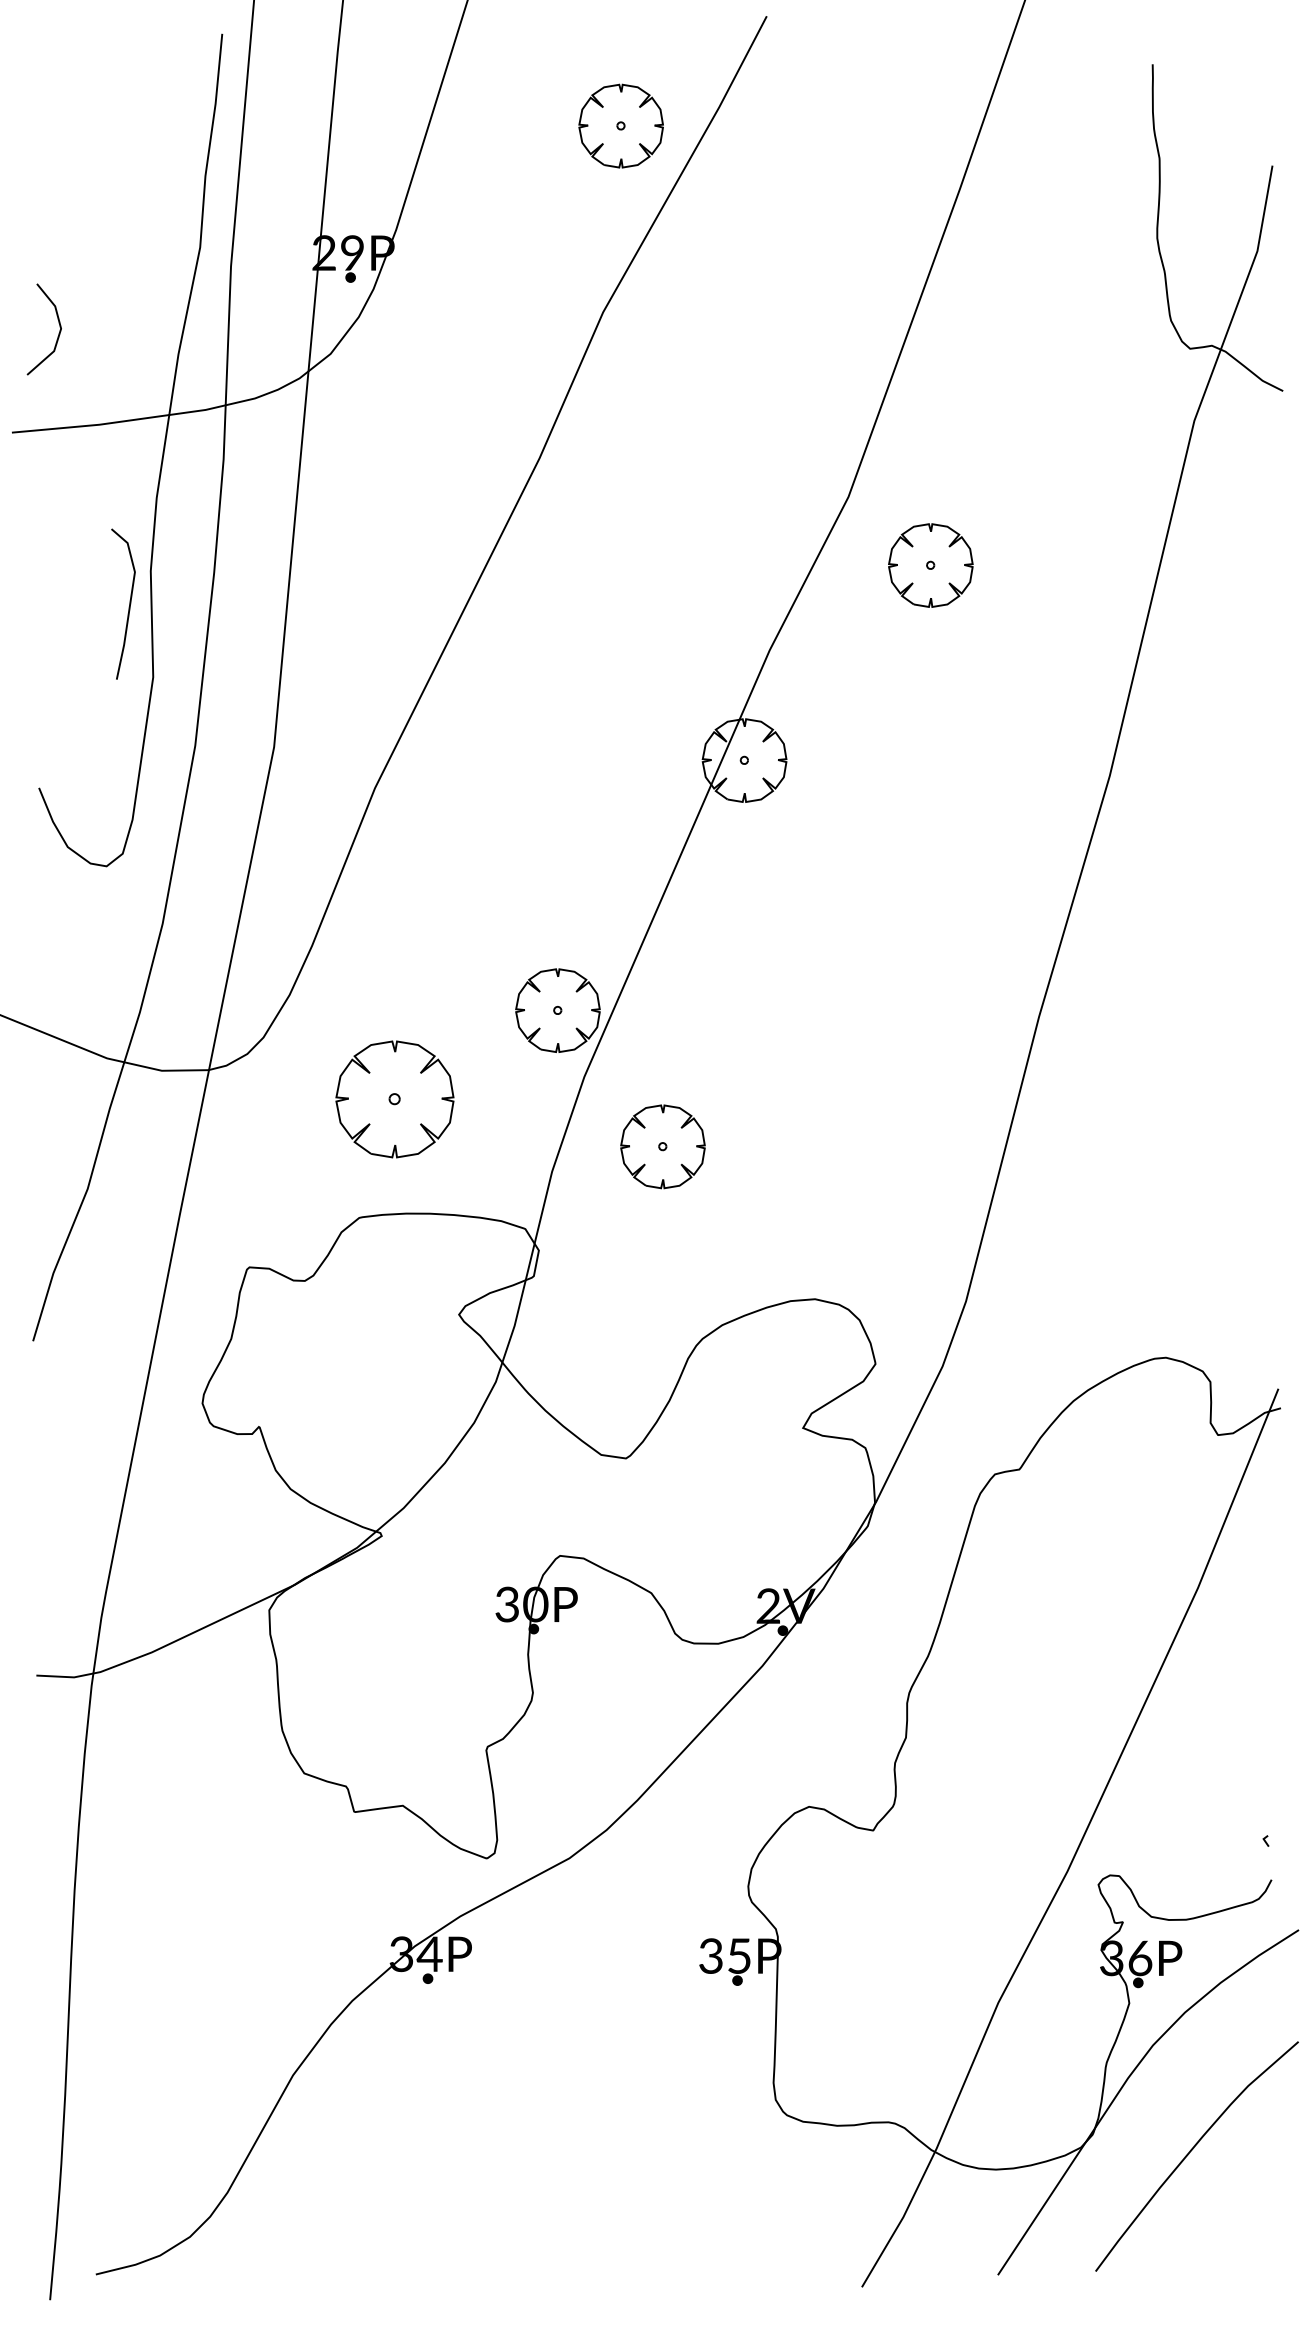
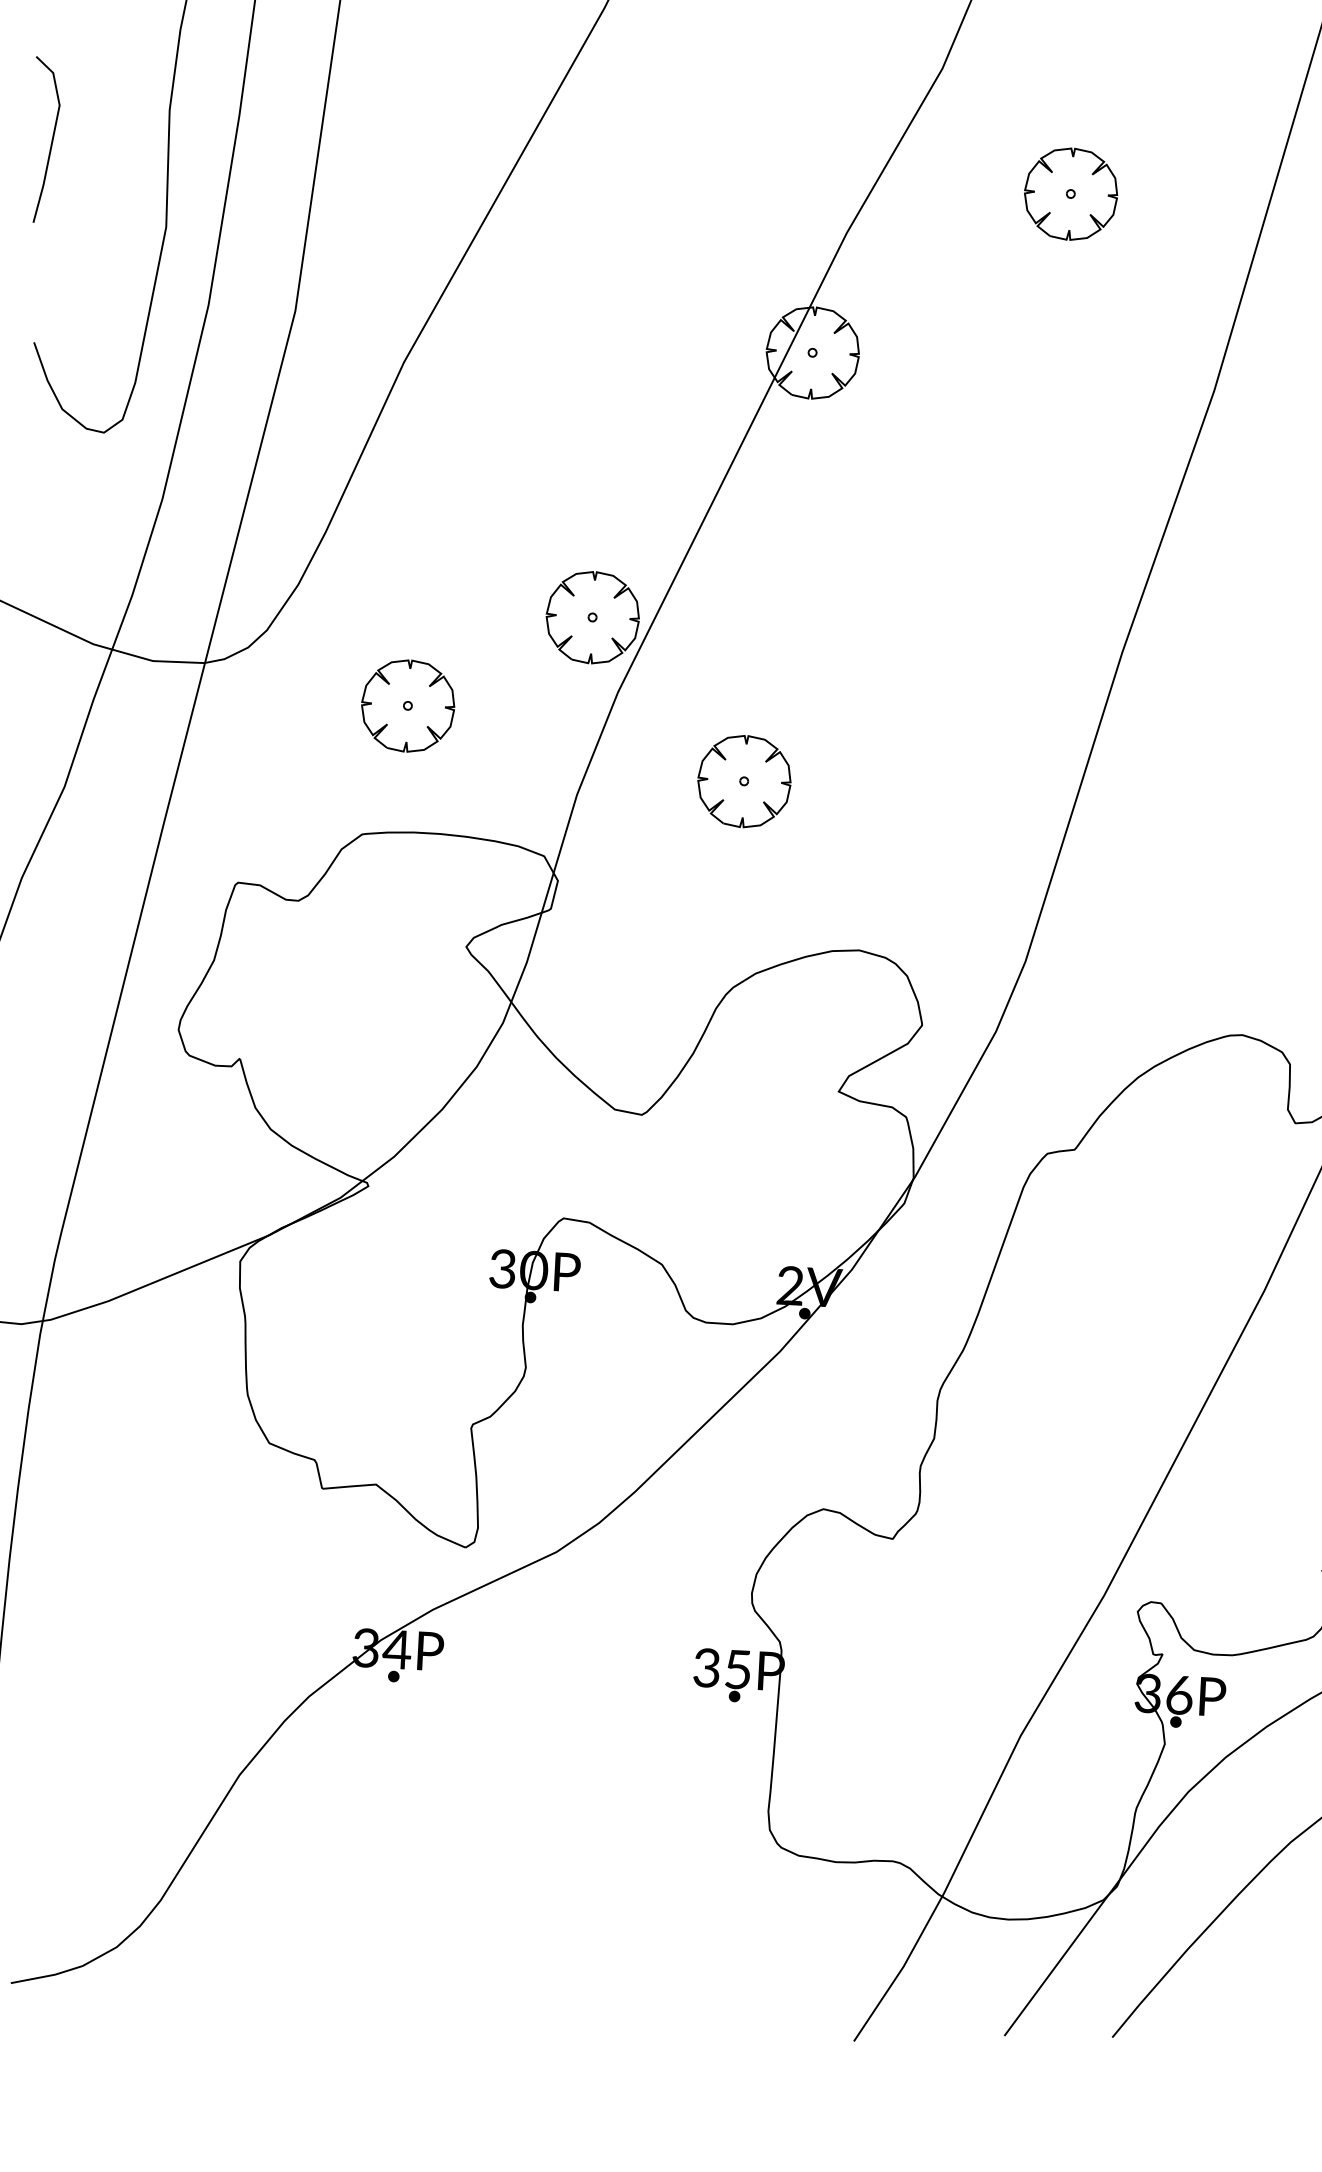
part: (930, 565) -> (1070, 194), moved
line: (129, 603) -> (51, 139), moved
part: (394, 1099) -> (407, 706), size x0.71
part: (662, 1146) -> (743, 781), moved

